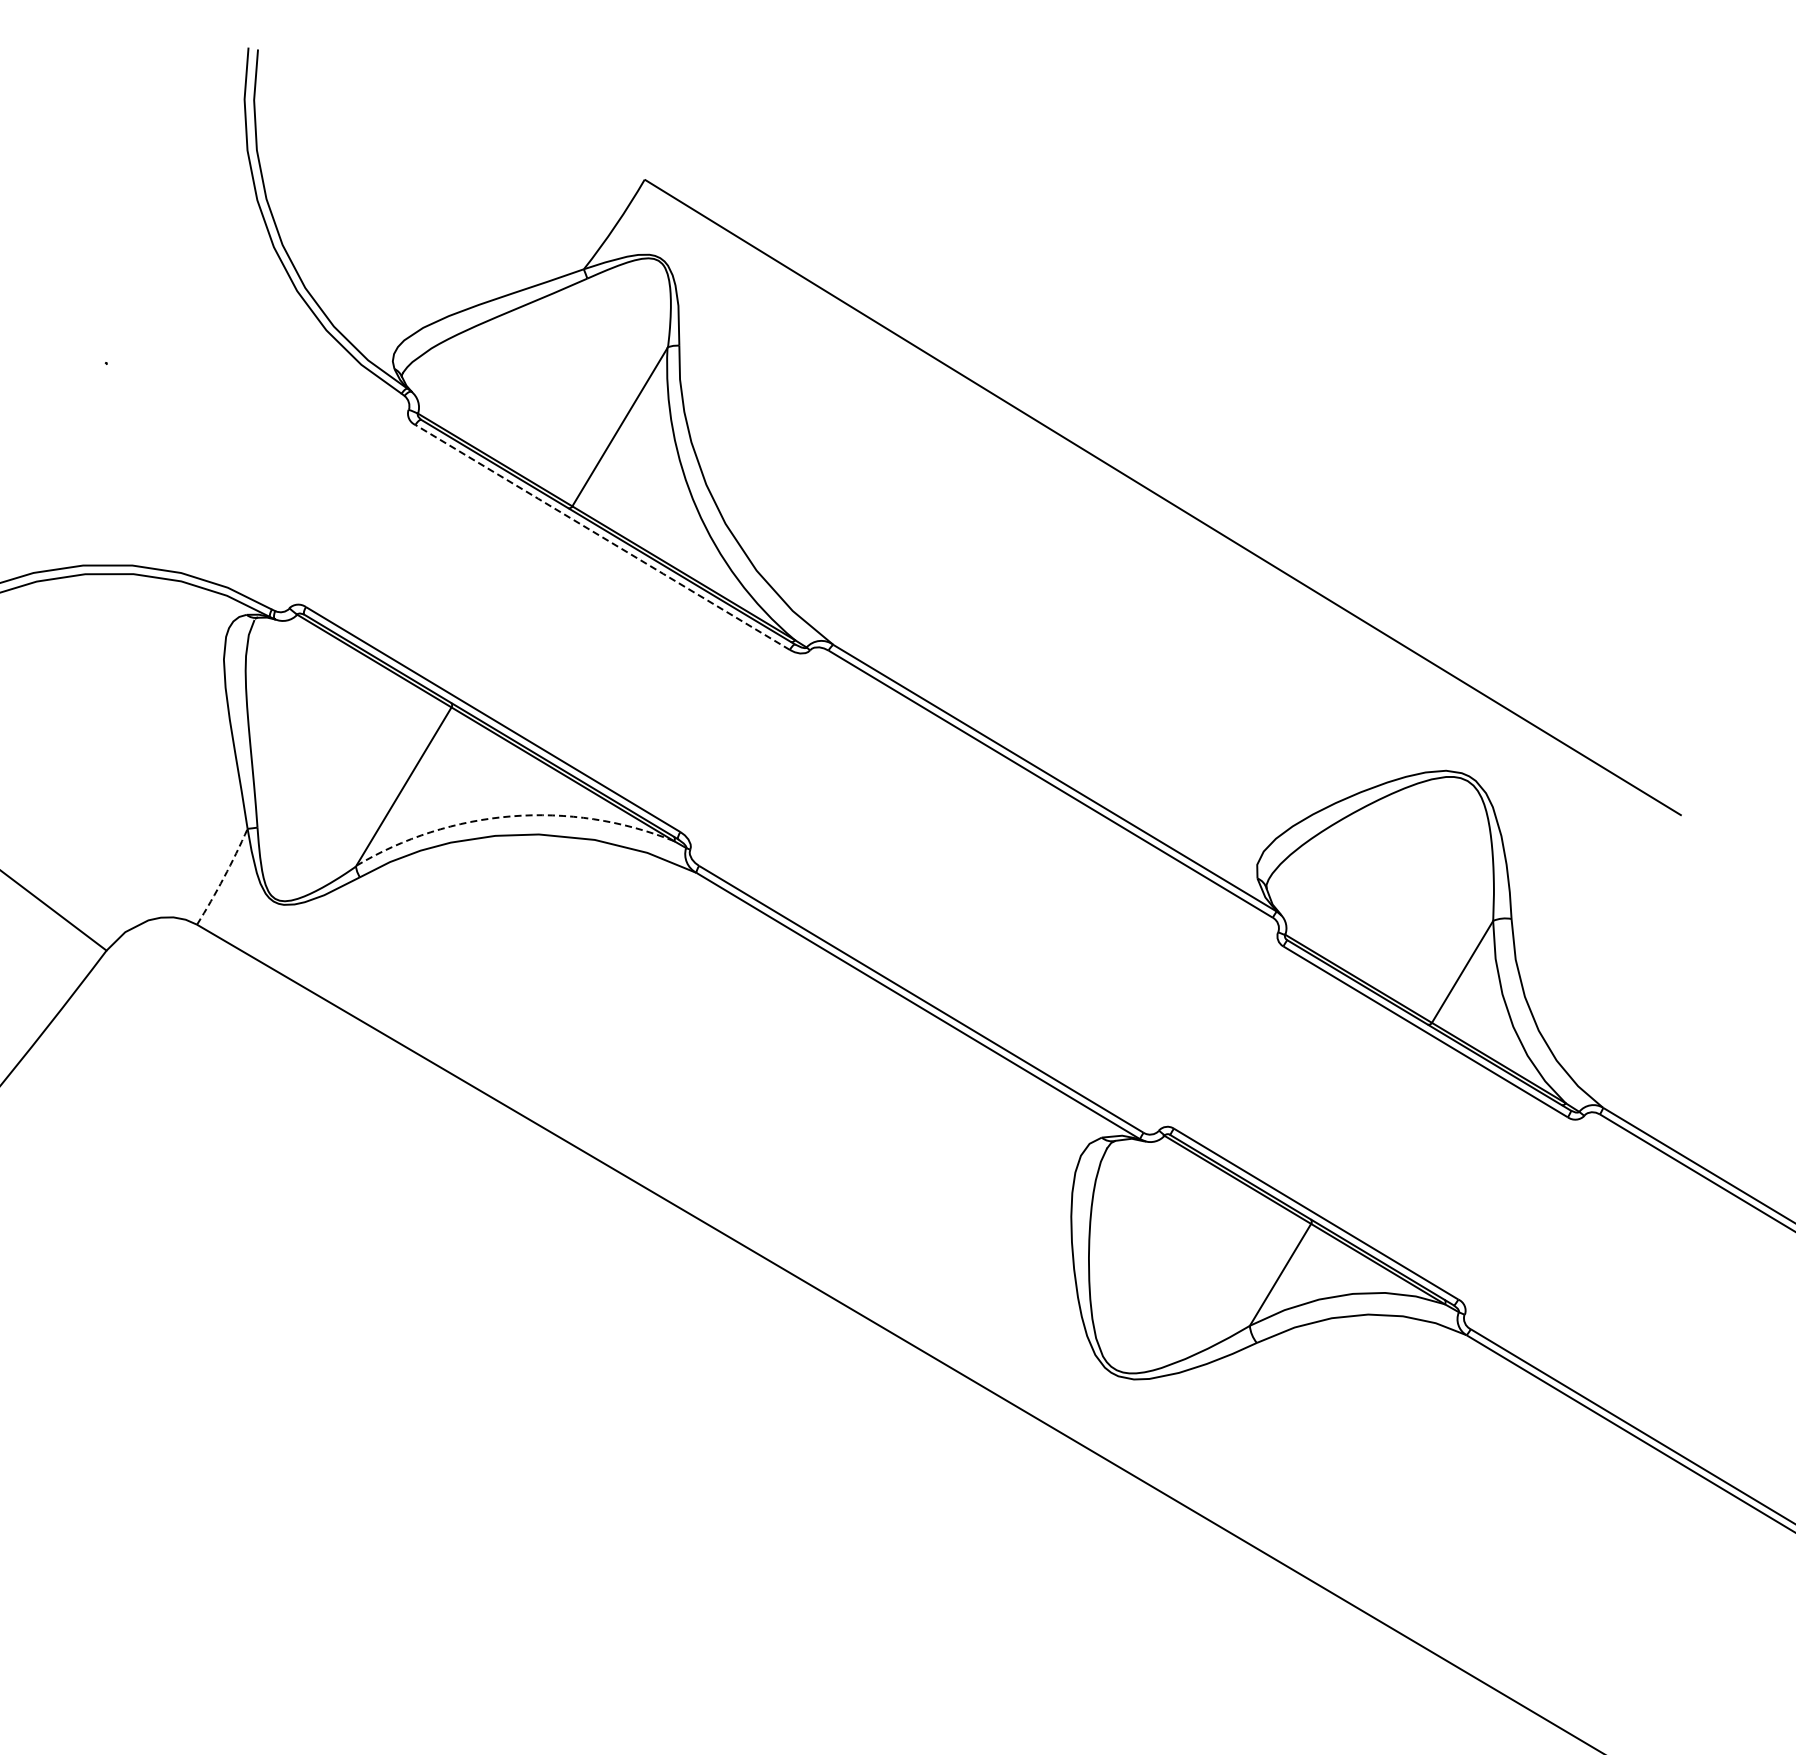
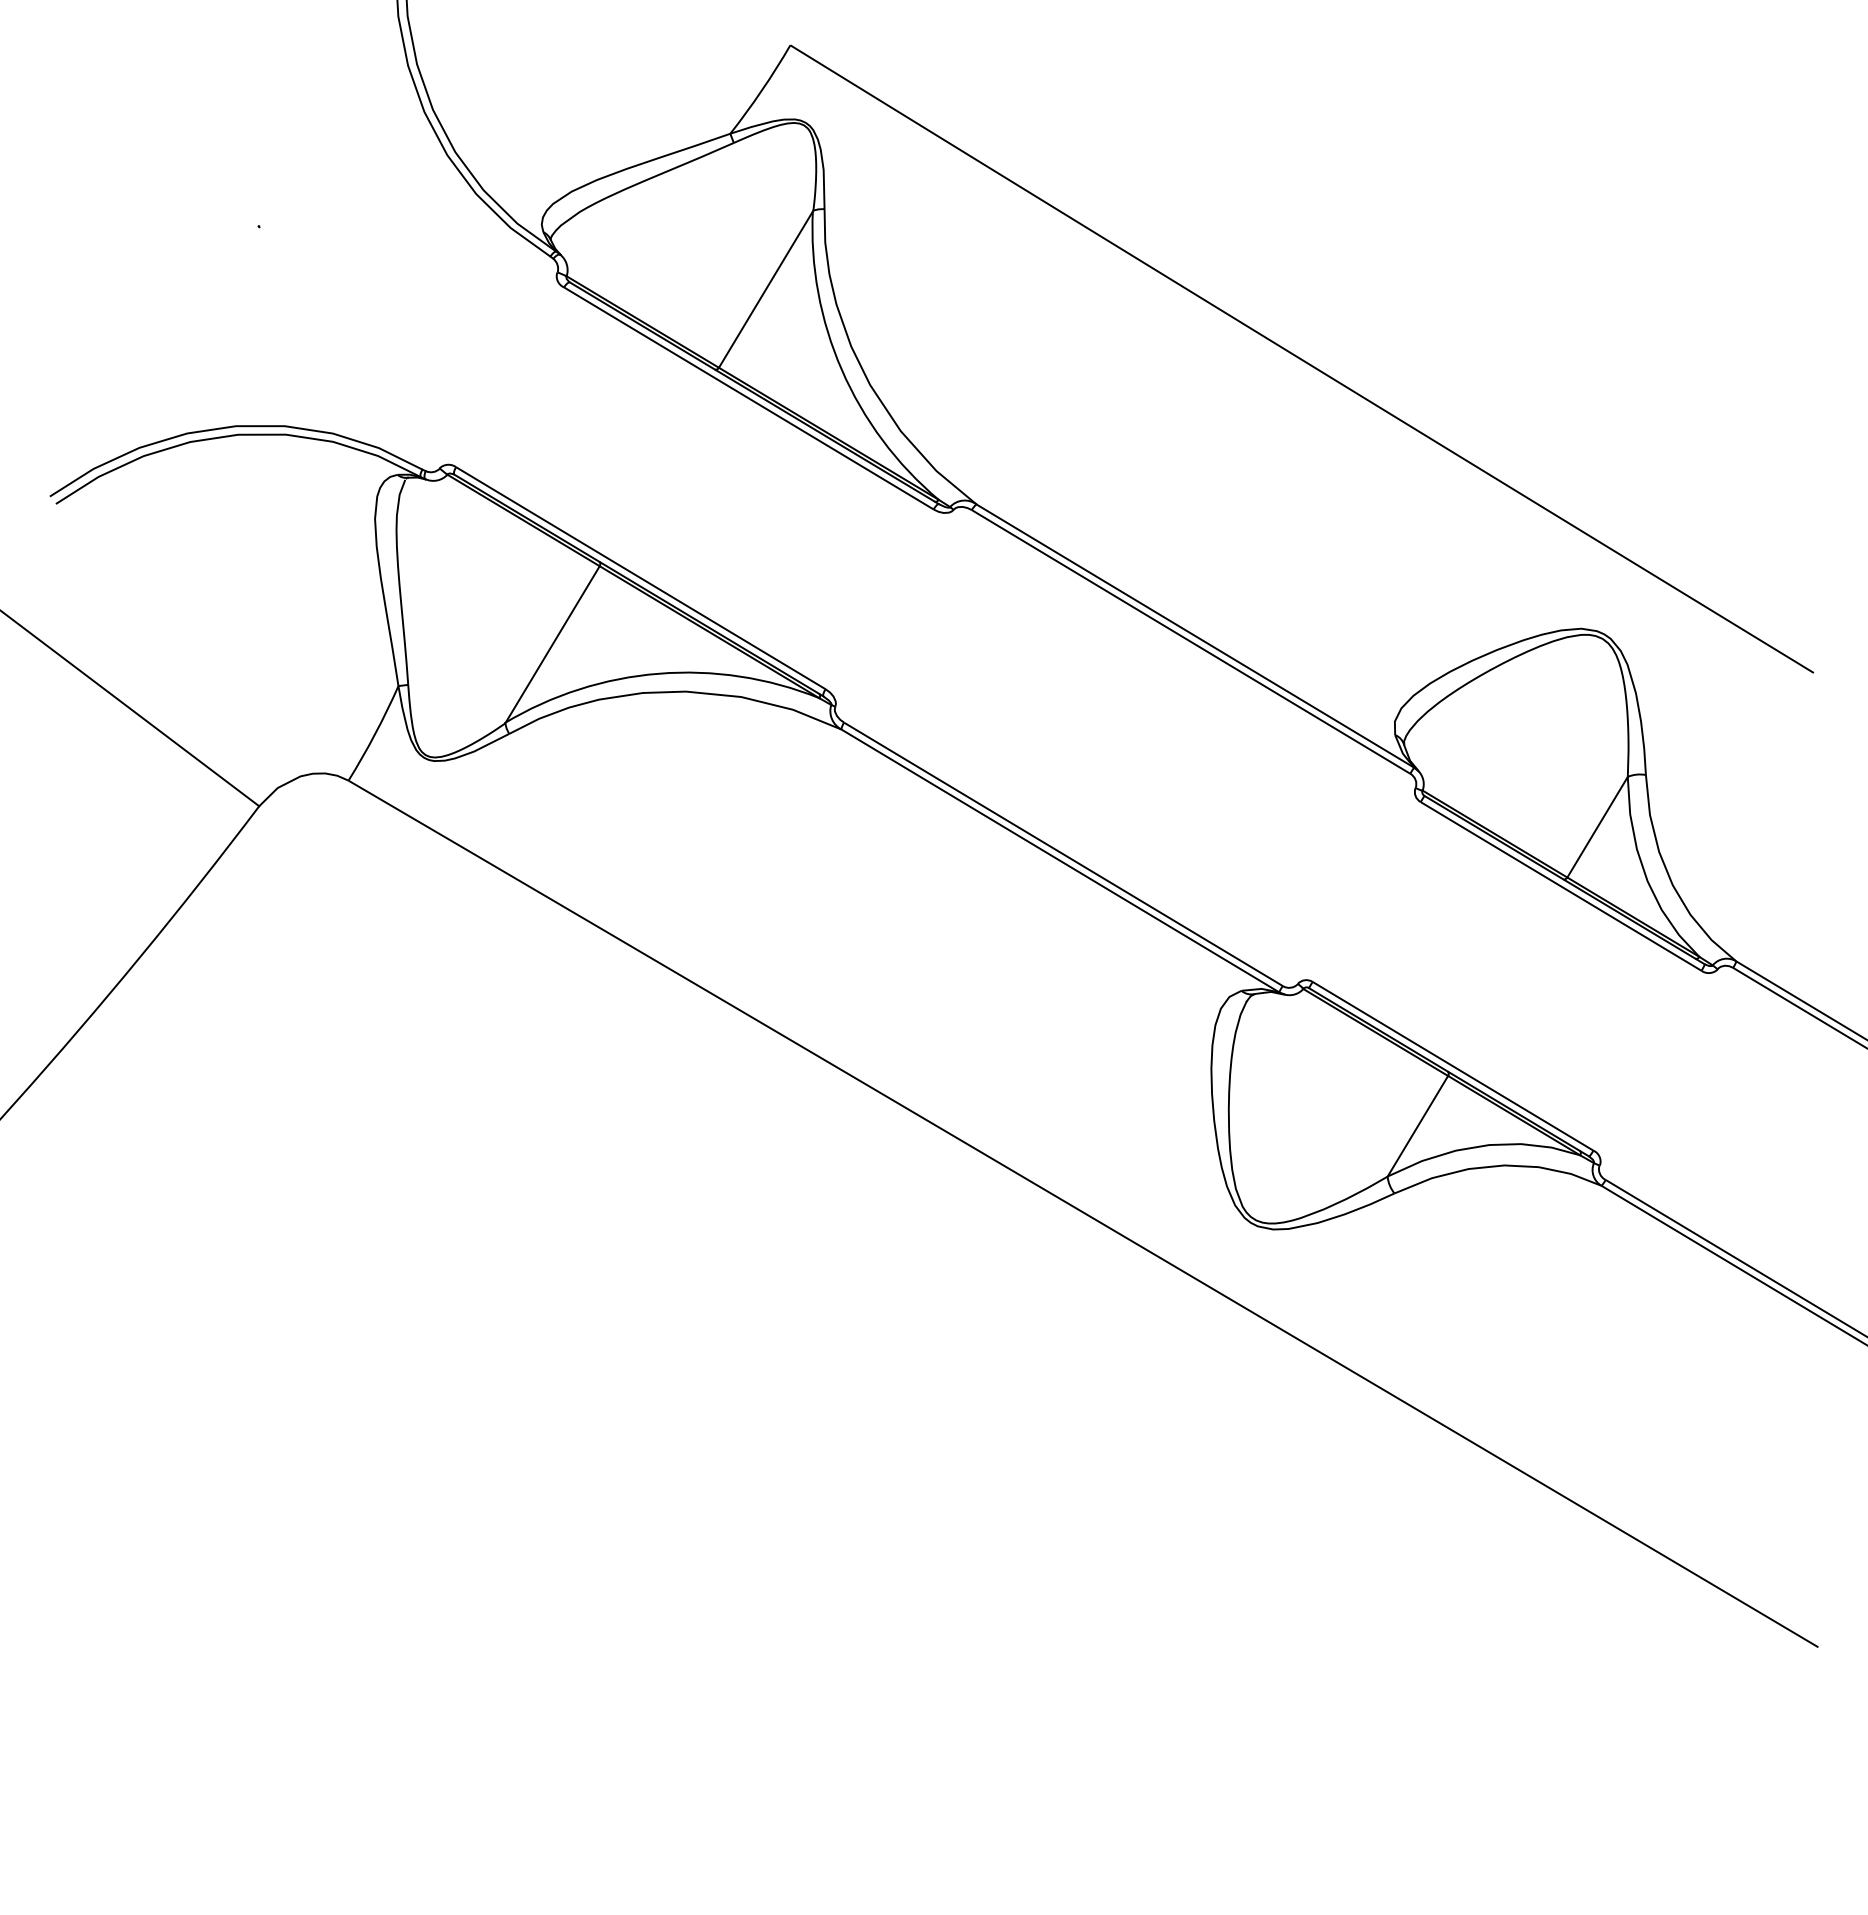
line: (602, 537) -> (748, 398), dashed -> solid
arc: (512, 816) -> (659, 673), dashed -> solid
arc: (224, 877) -> (375, 734), dashed -> solid

